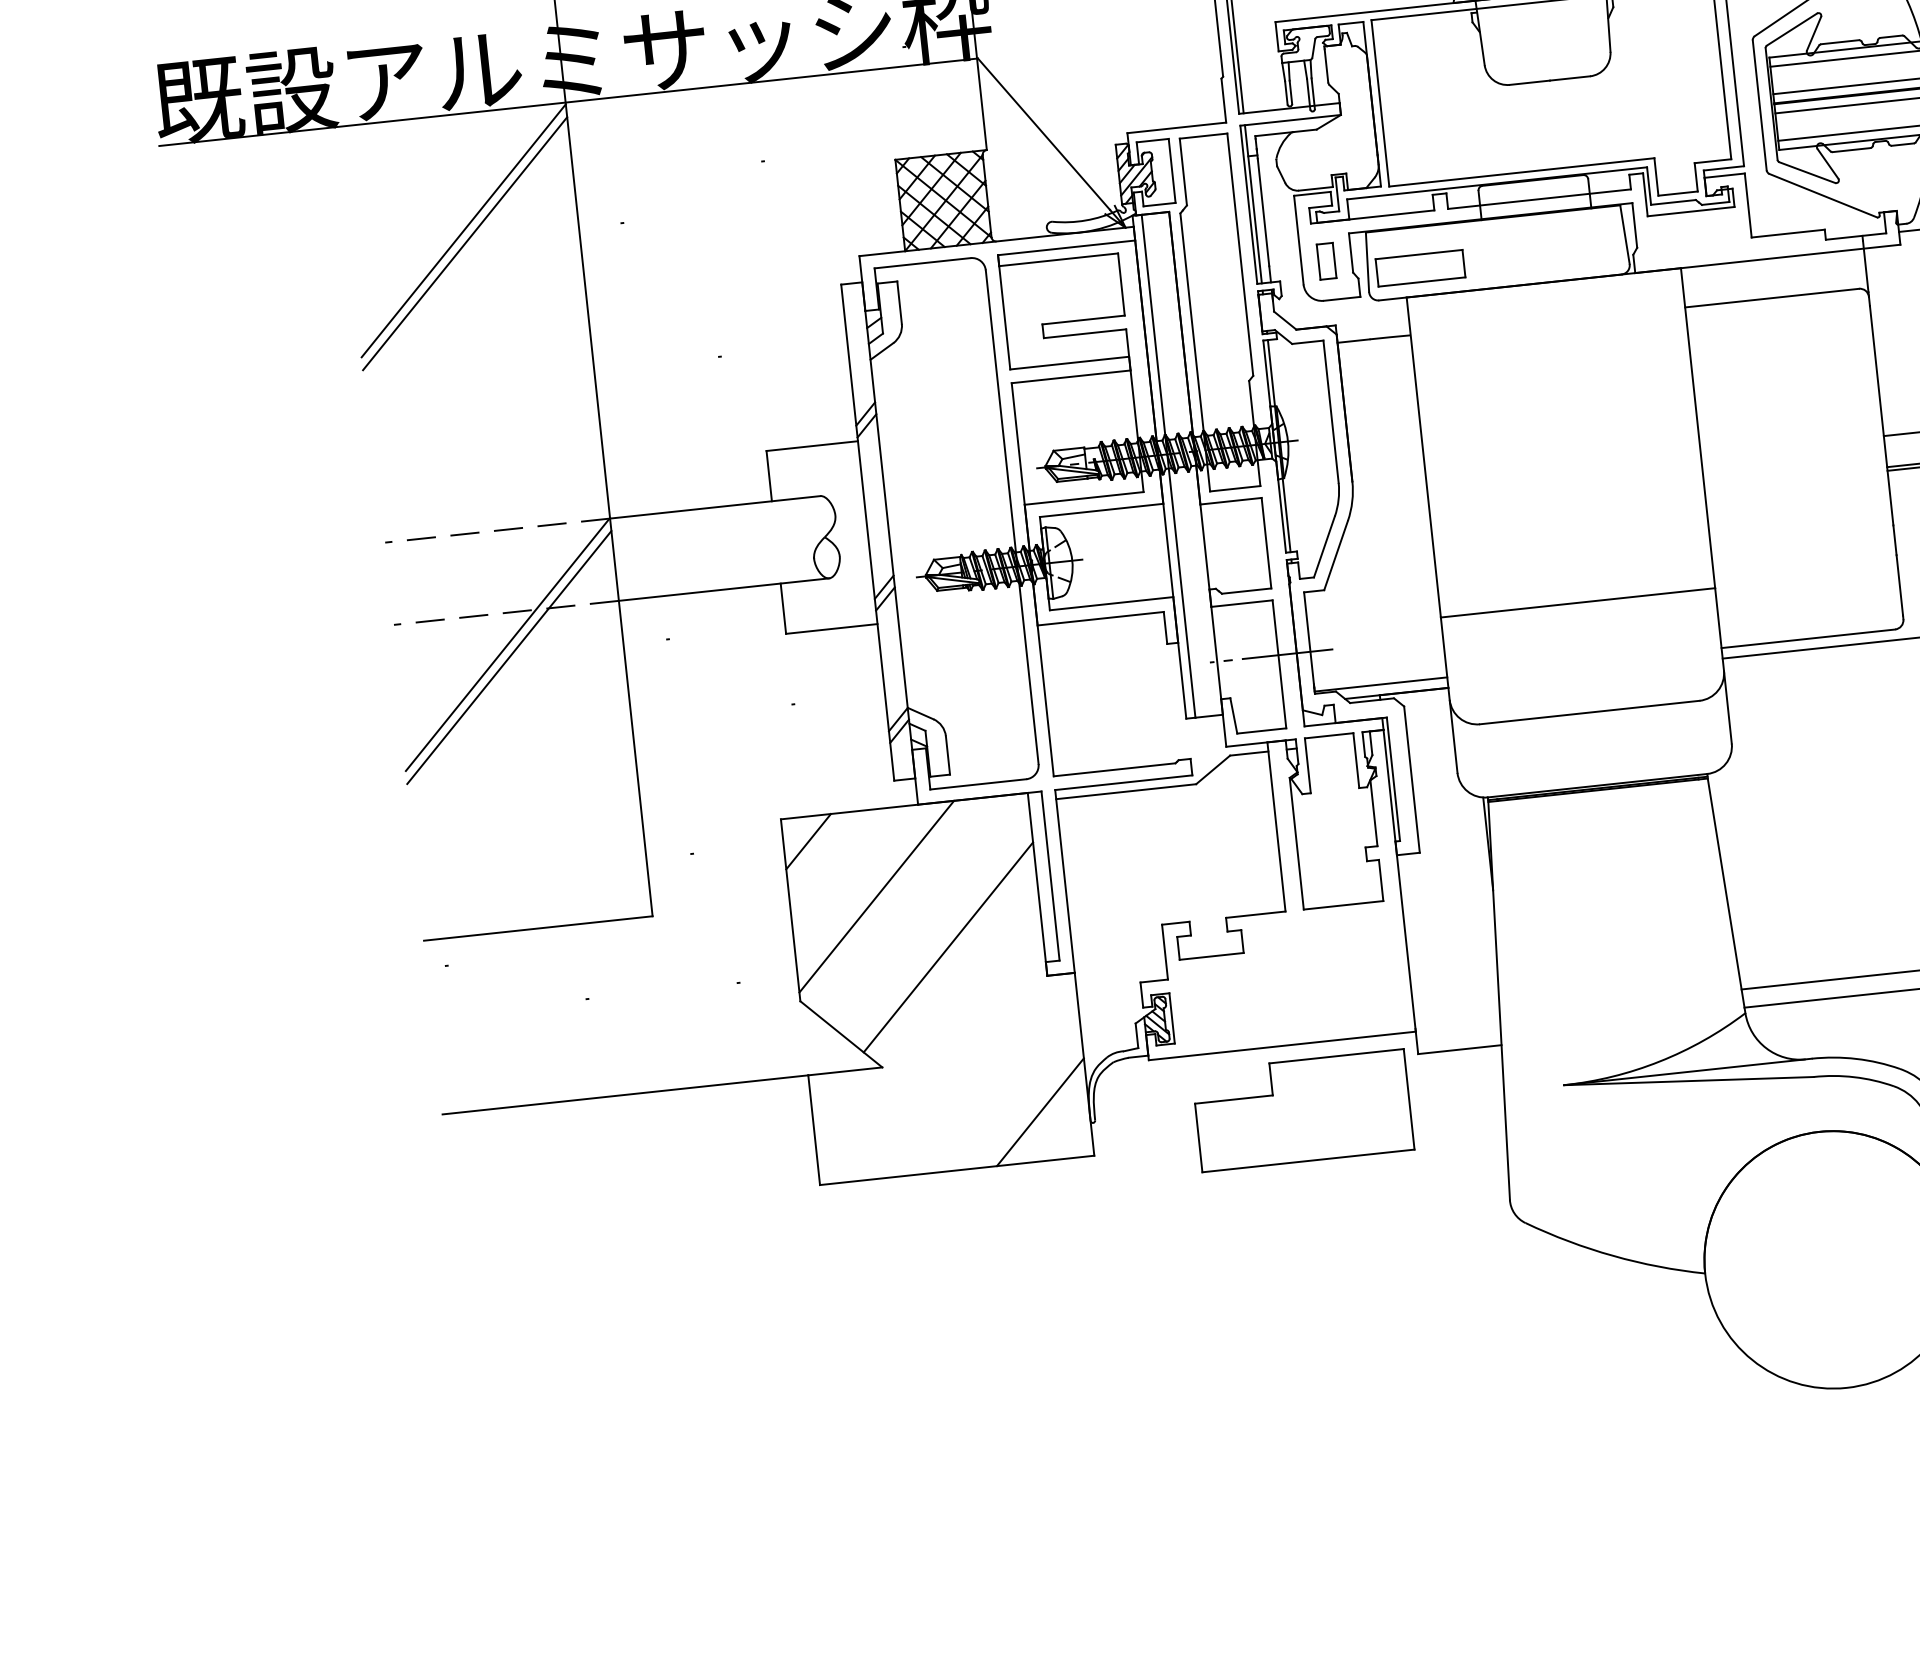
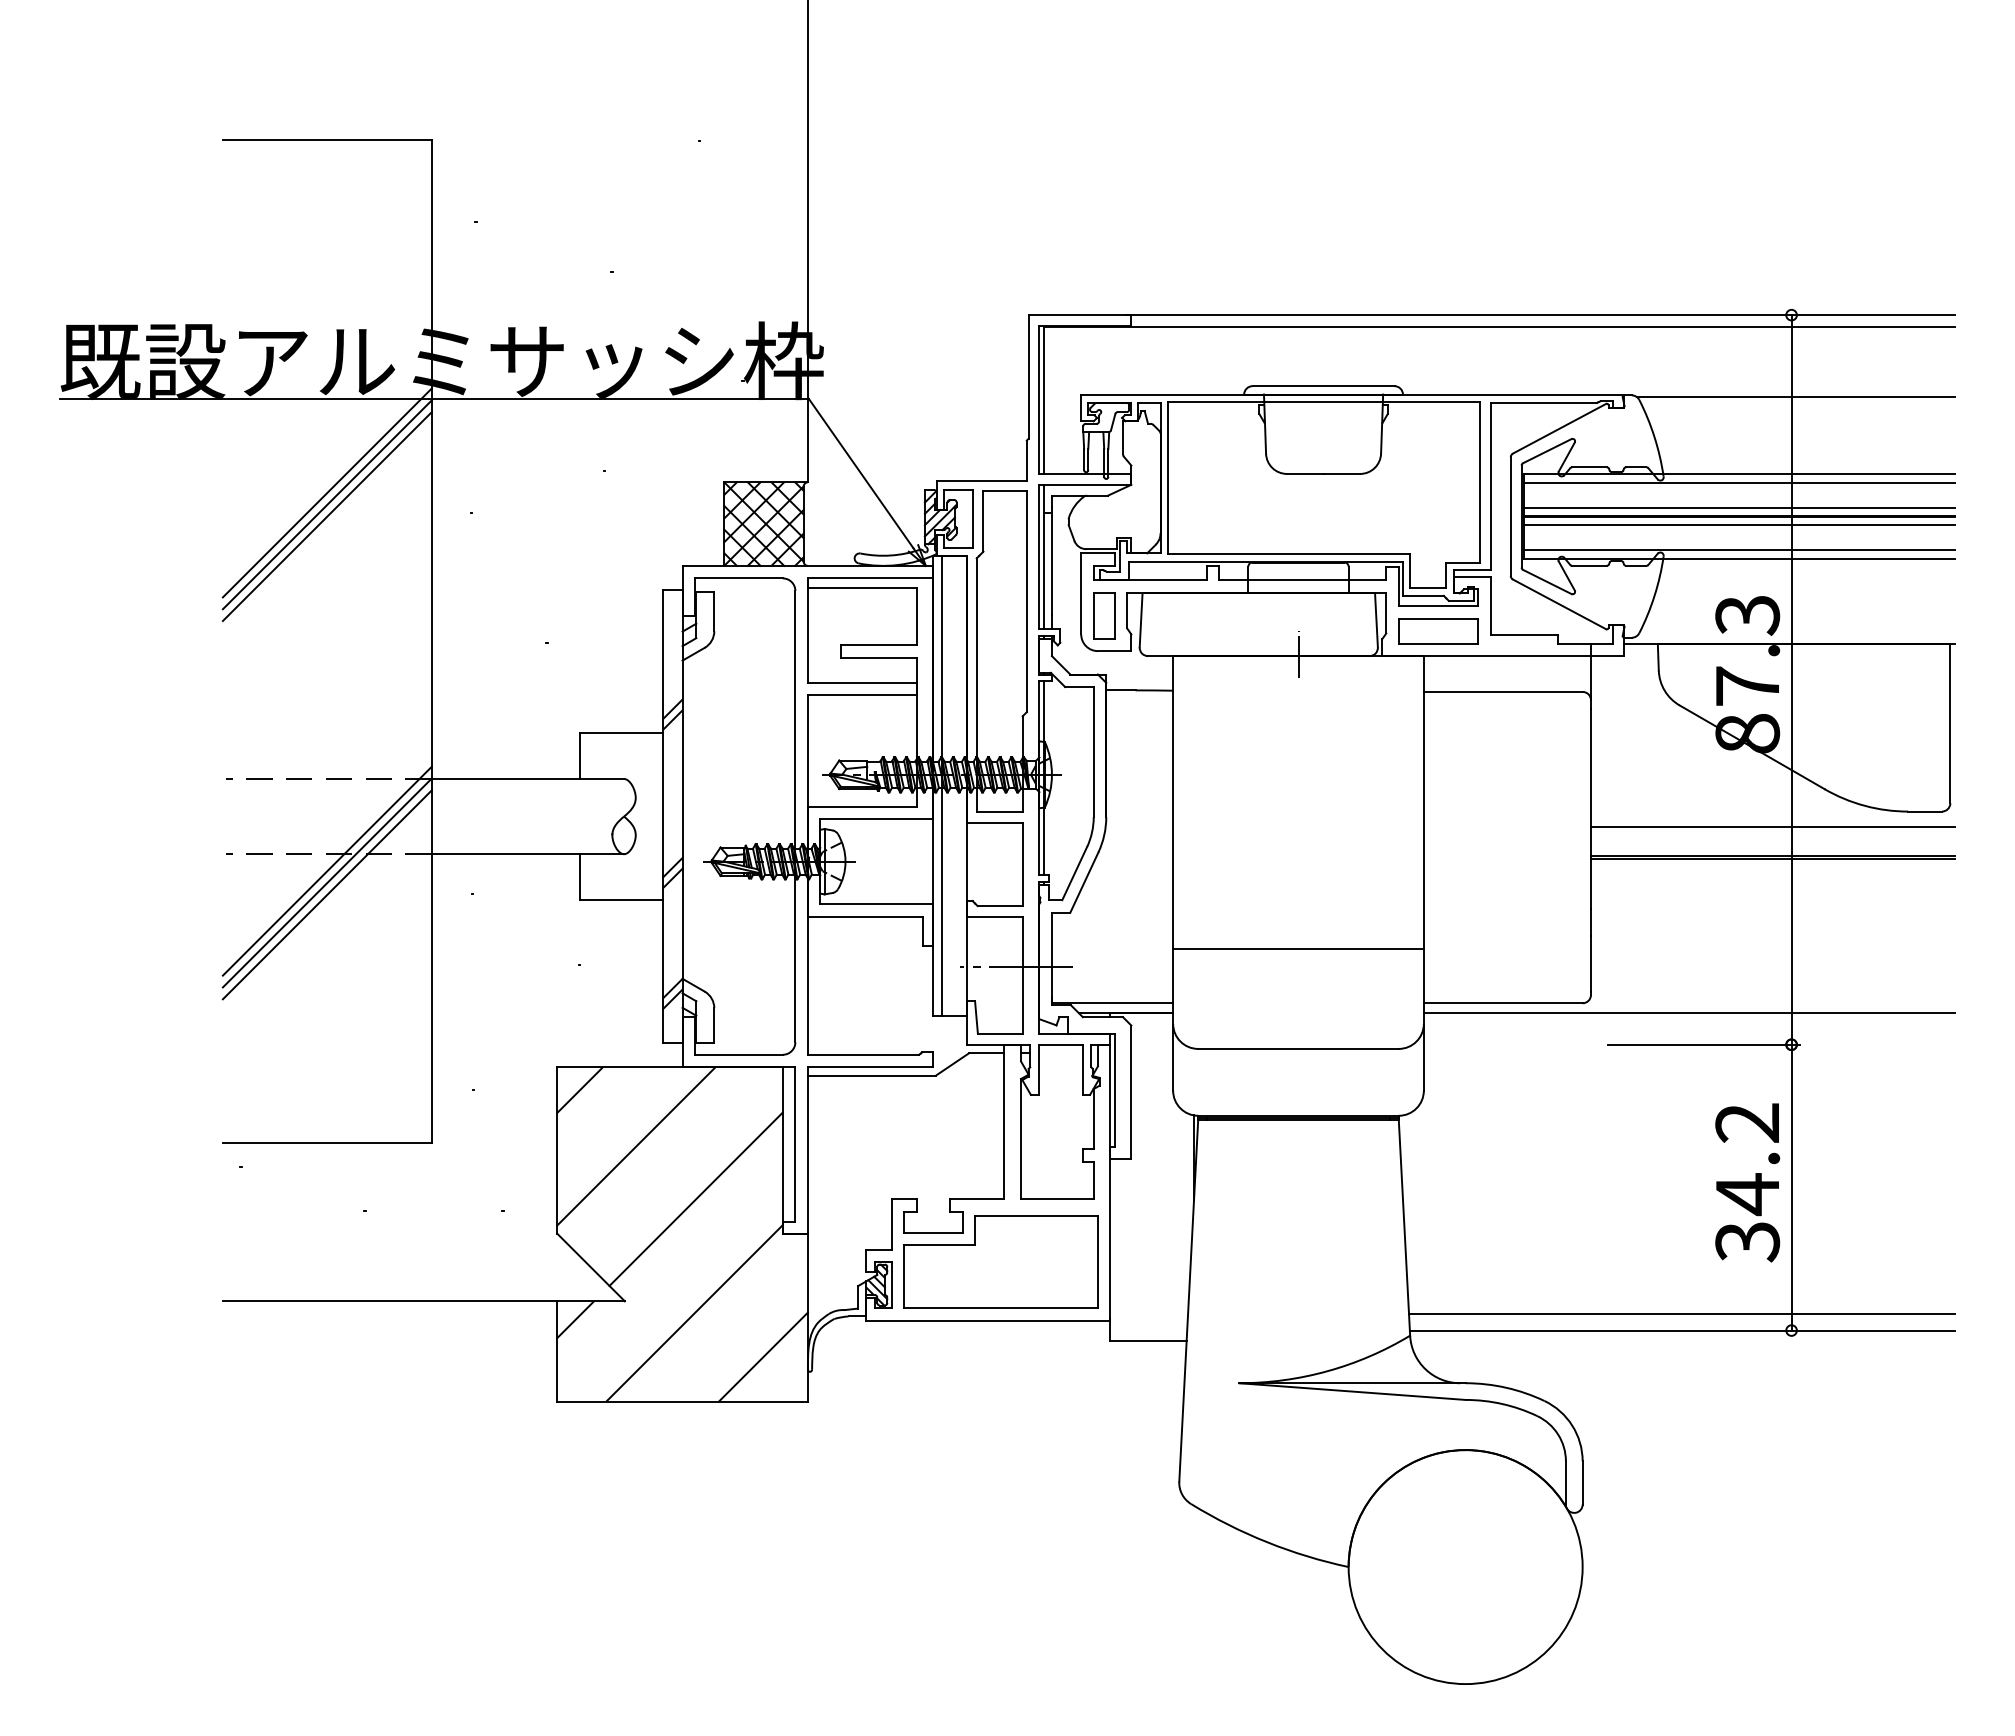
line: (461, 217) -> (326, 492), added
part: (1326, 261) -> (1104, 615), size x1.43
part: (1420, 268) -> (1438, 631), moved
line: (1543, 281) -> (1298, 654), added
line: (505, 631) -> (326, 870), added
line: (959, 1072) -> (694, 1313), added
line: (830, 1093) -> (575, 1319), added
part: (1302, 1110) -> (1000, 1261), moved

